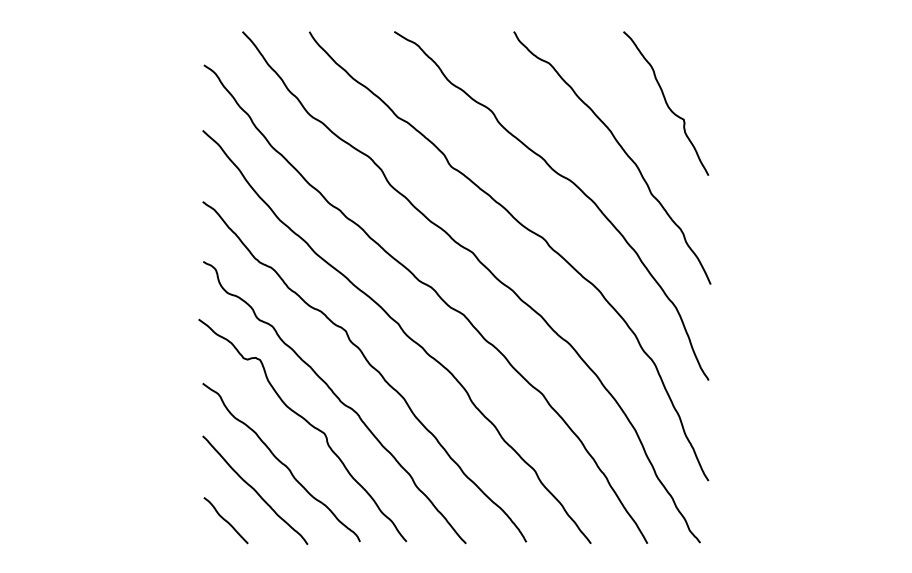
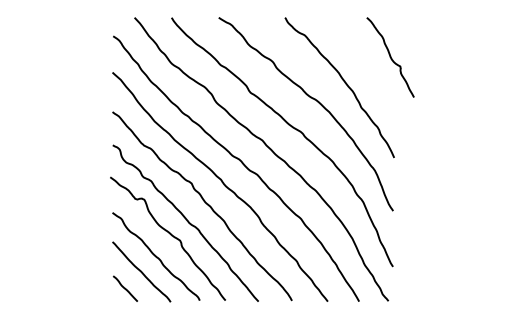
curve: (666, 103) -> (390, 57), moved

